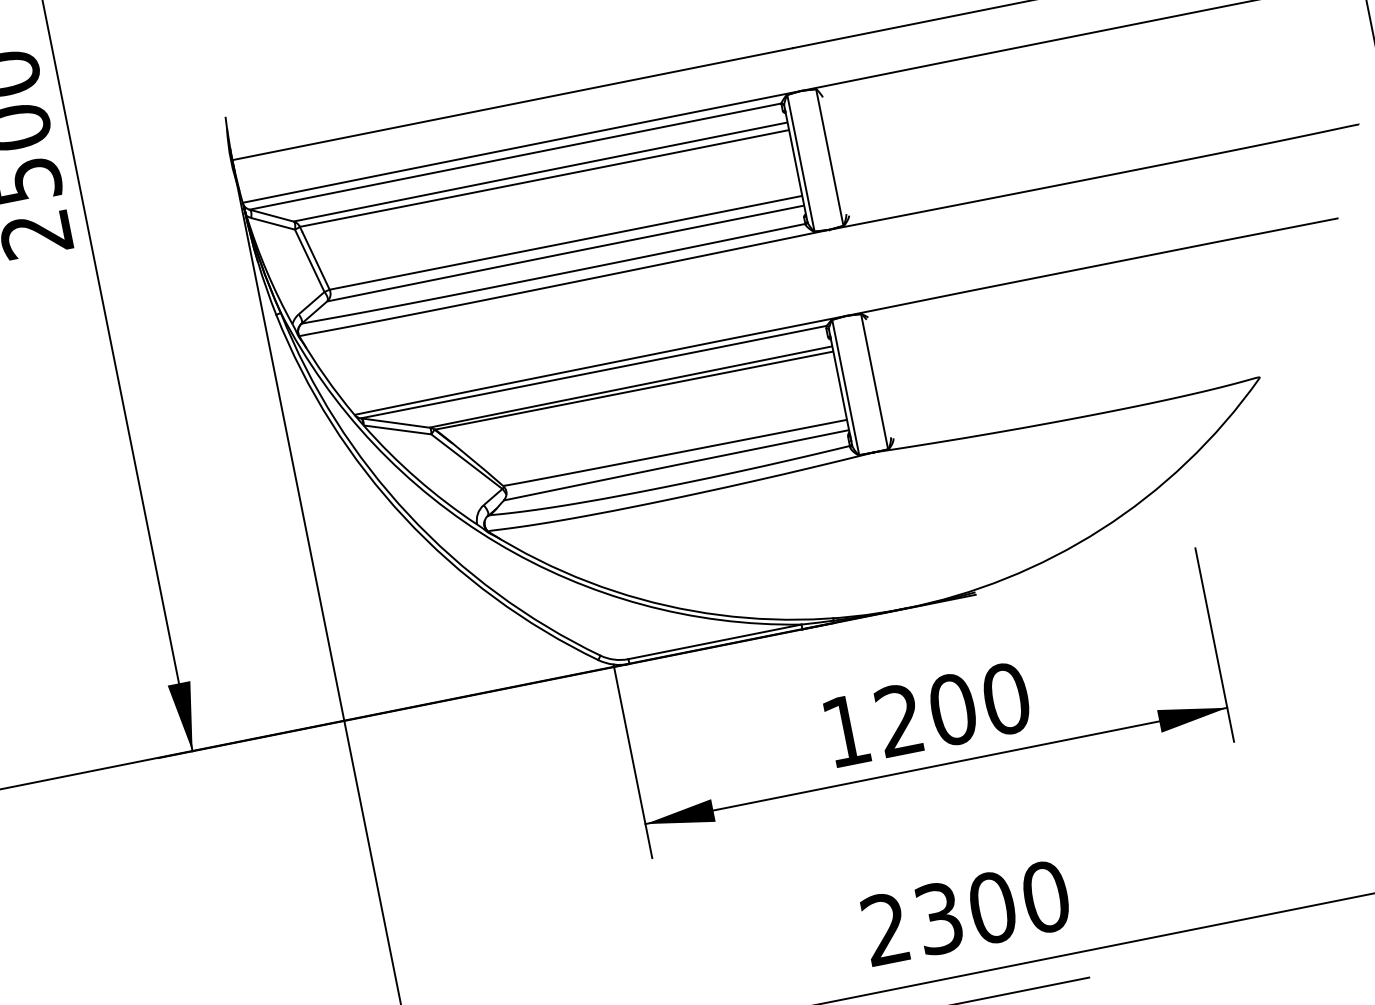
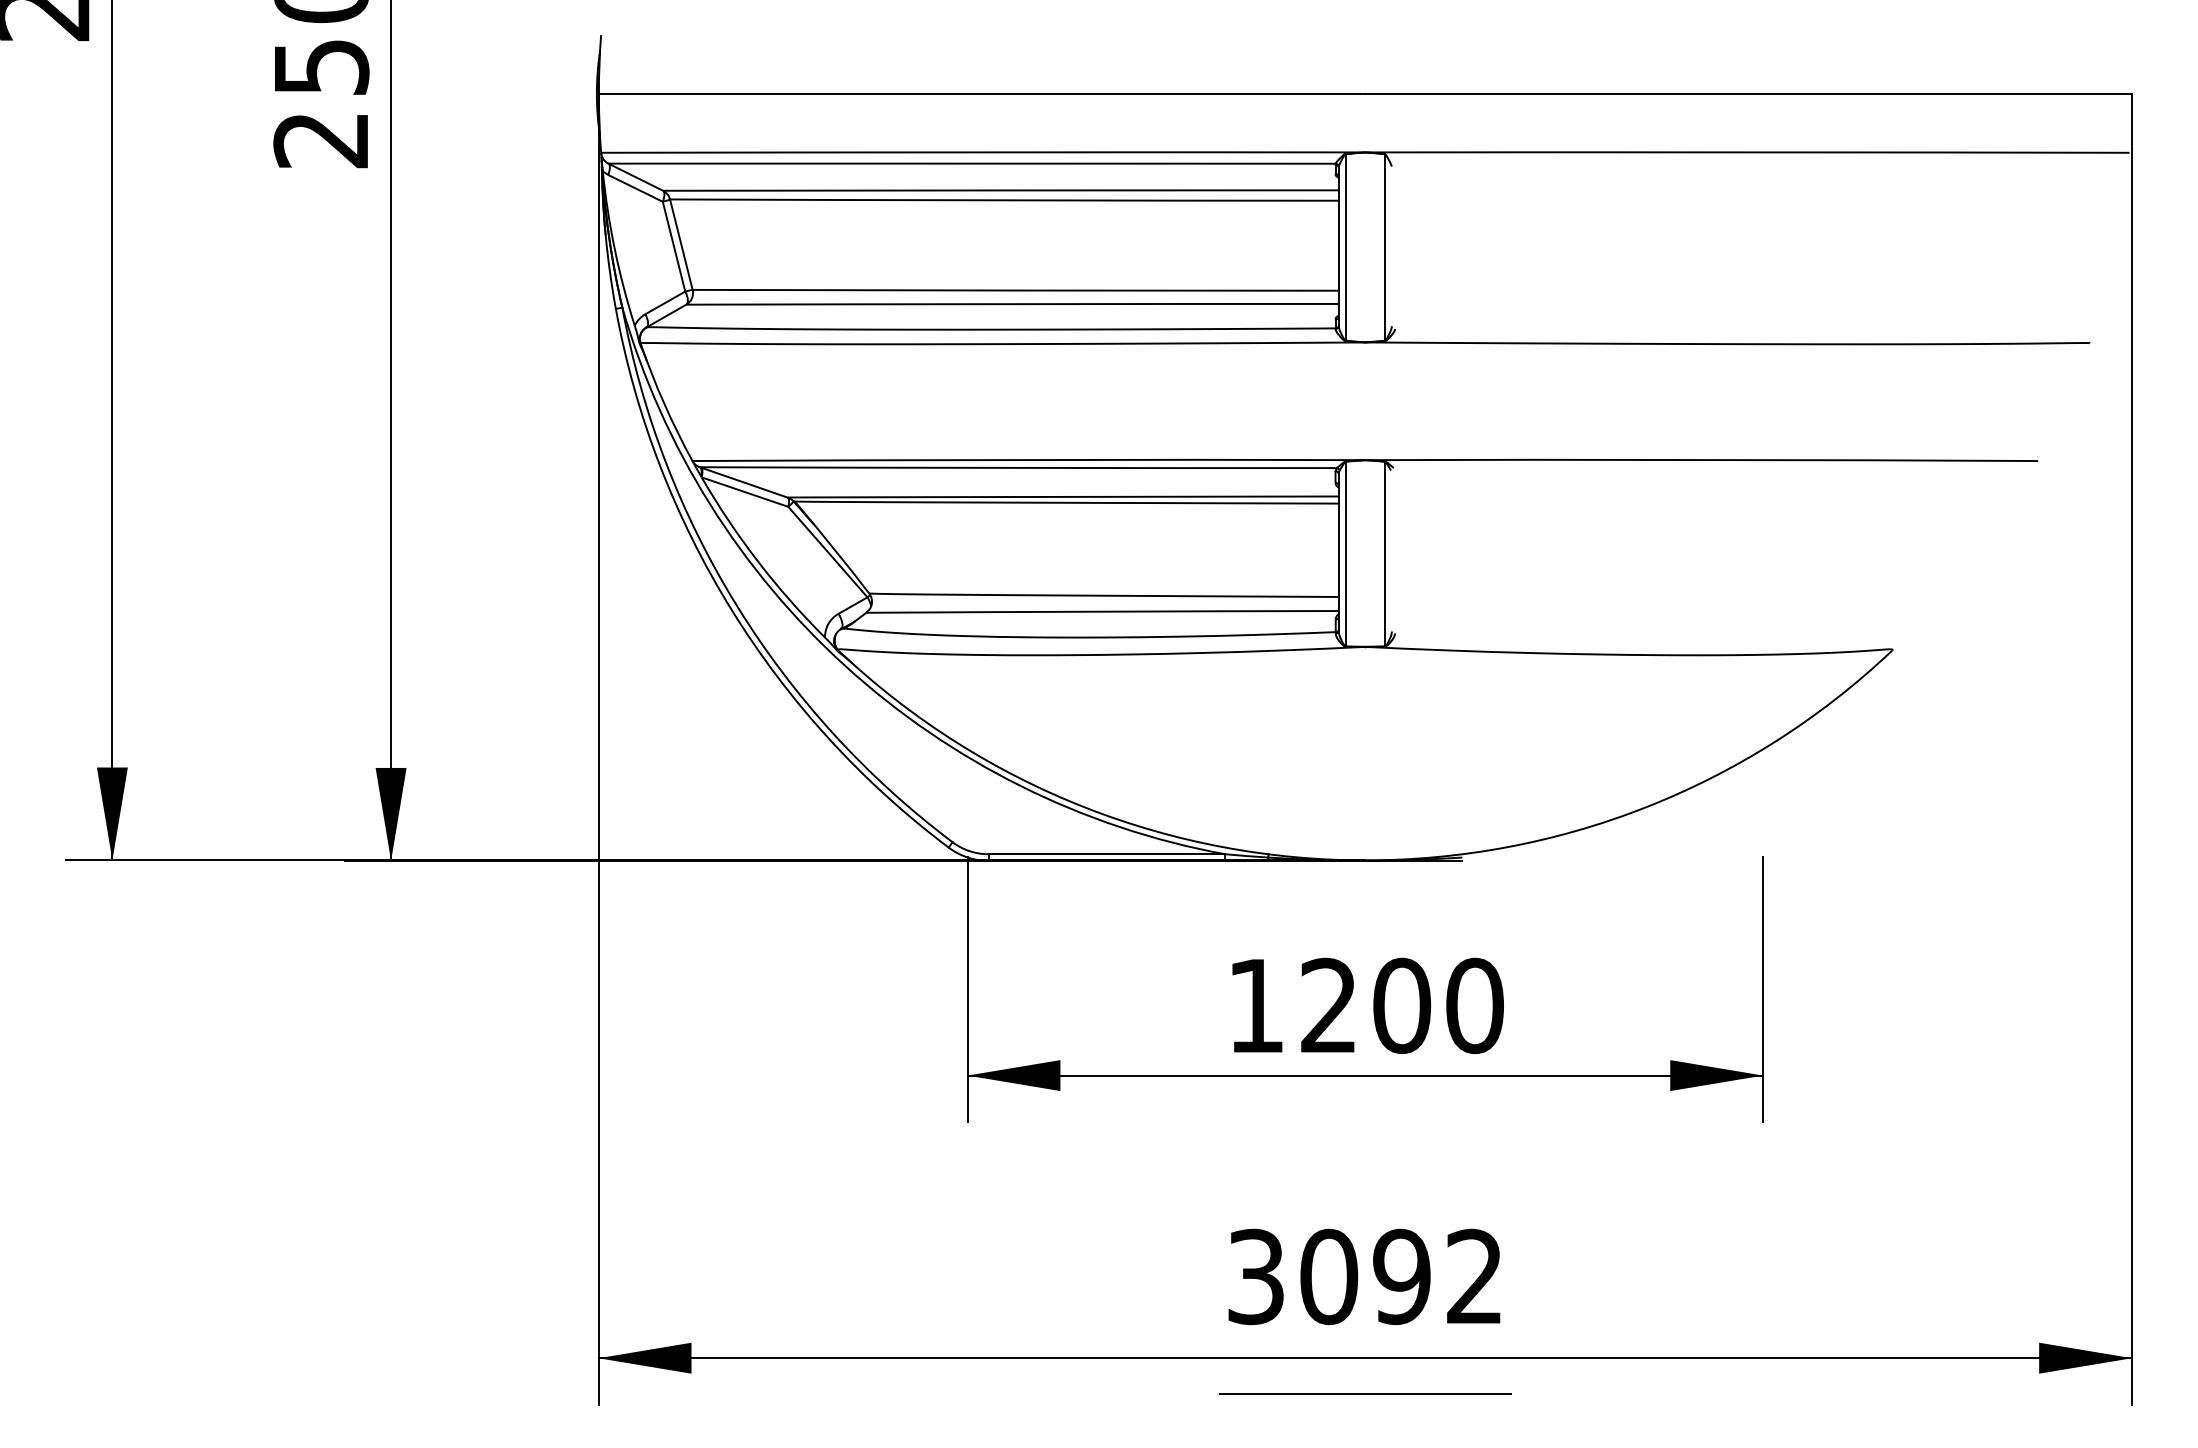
text: (965, 912) -> (1365, 1276), 2300 -> 3092

